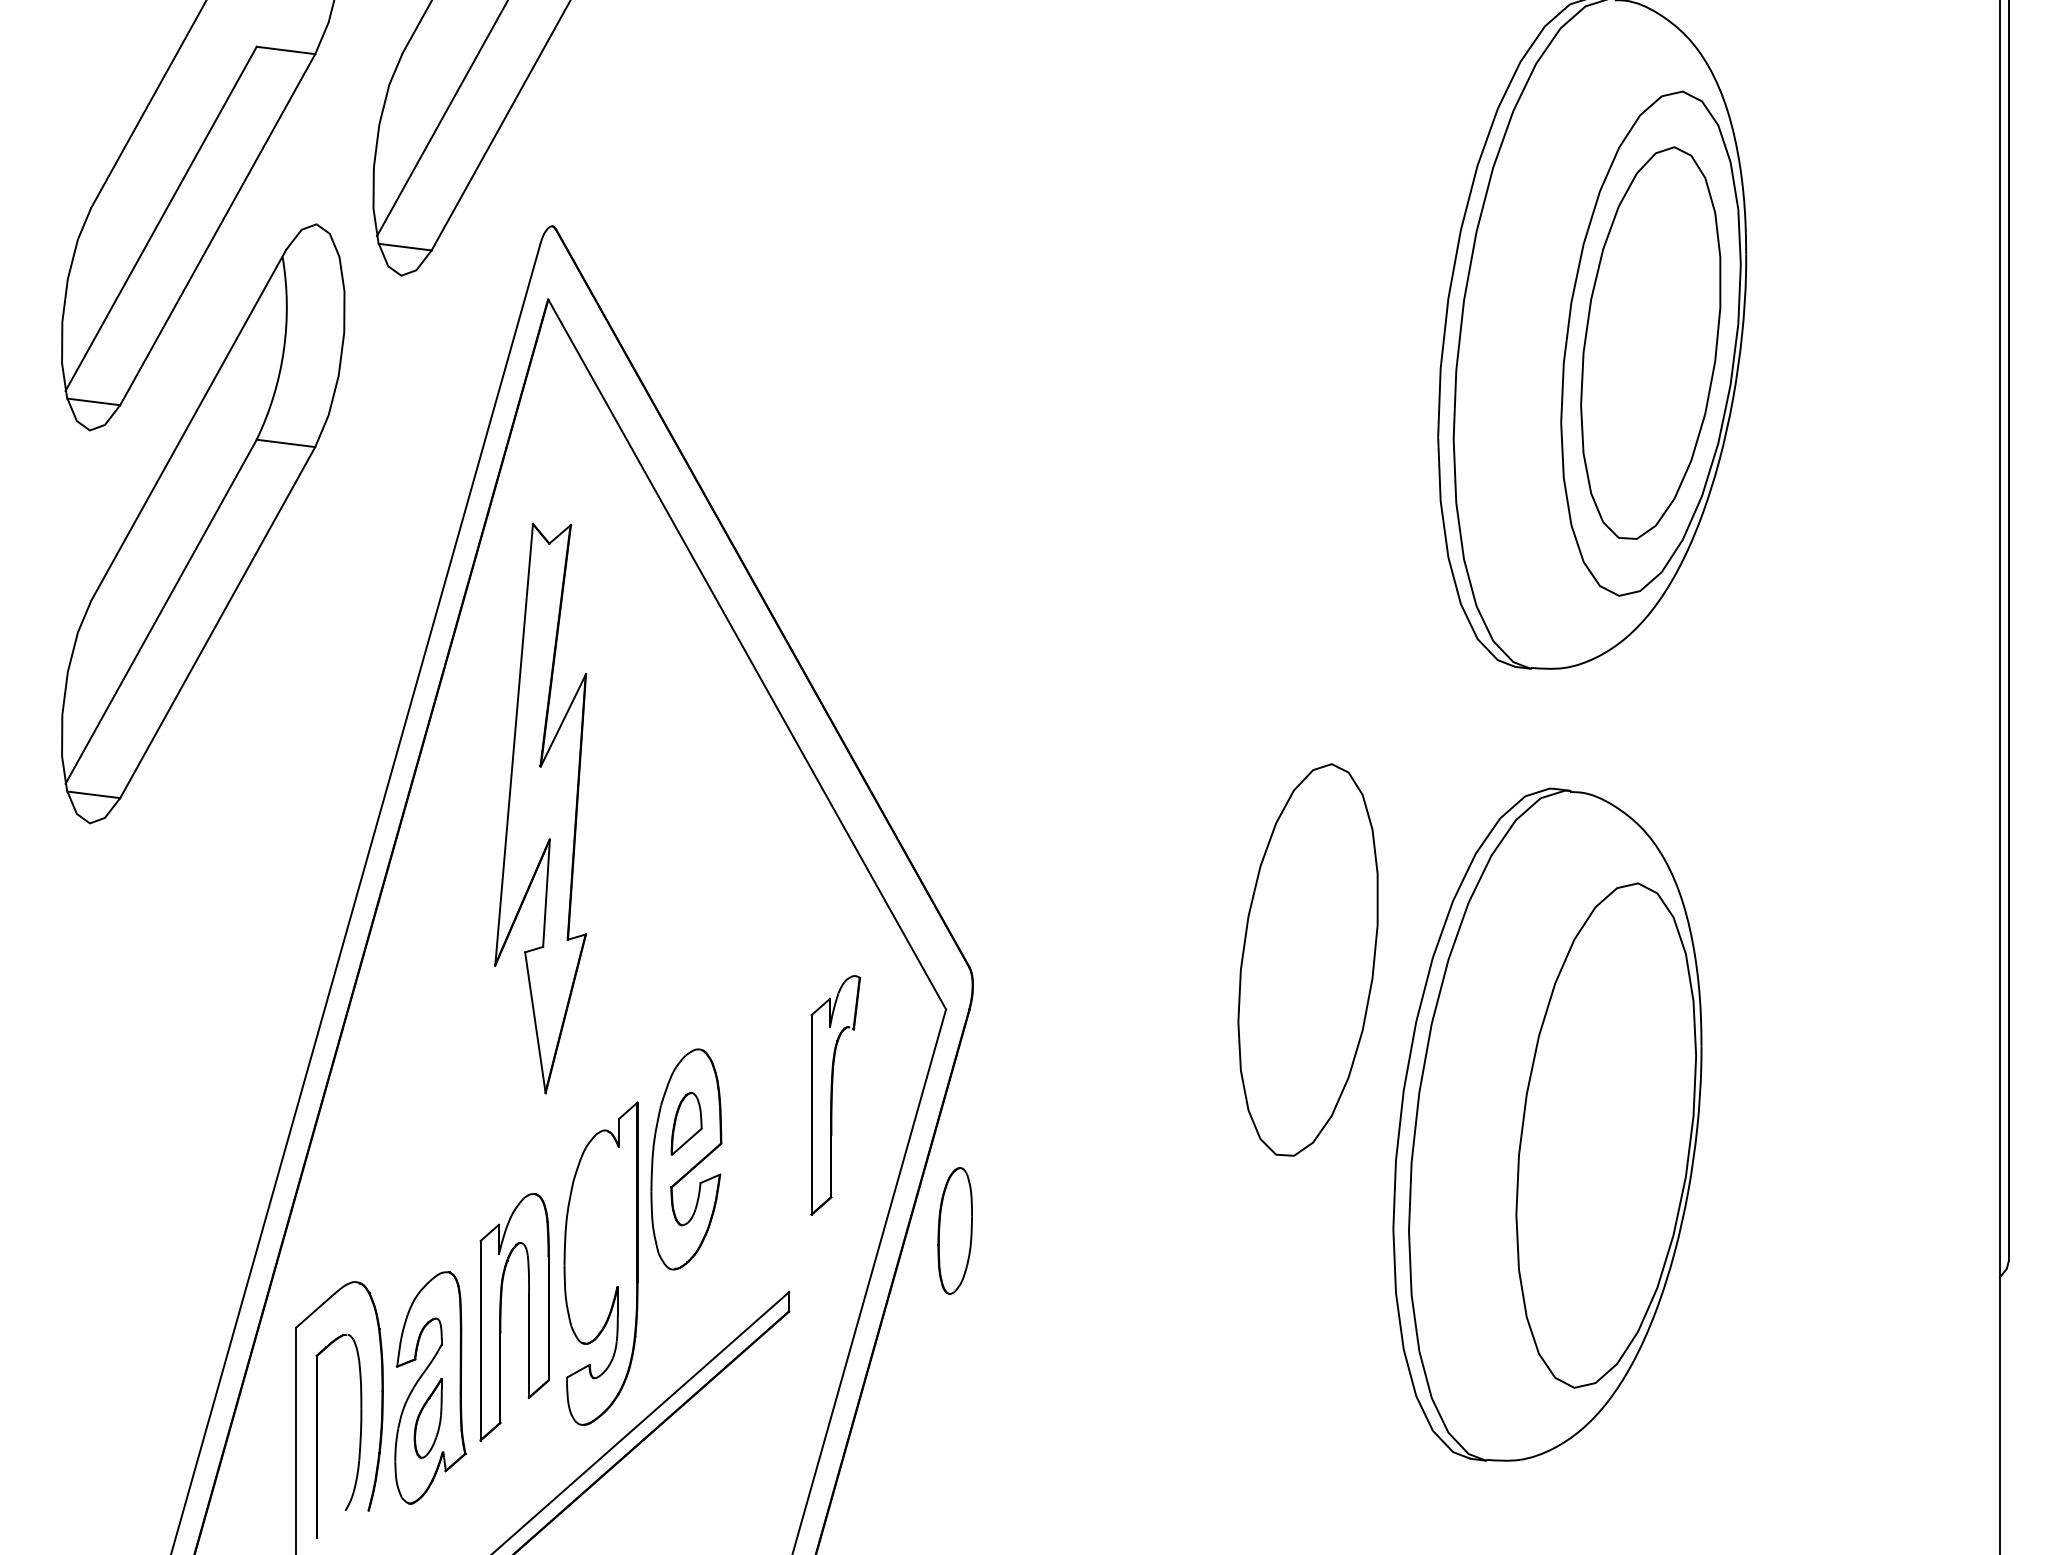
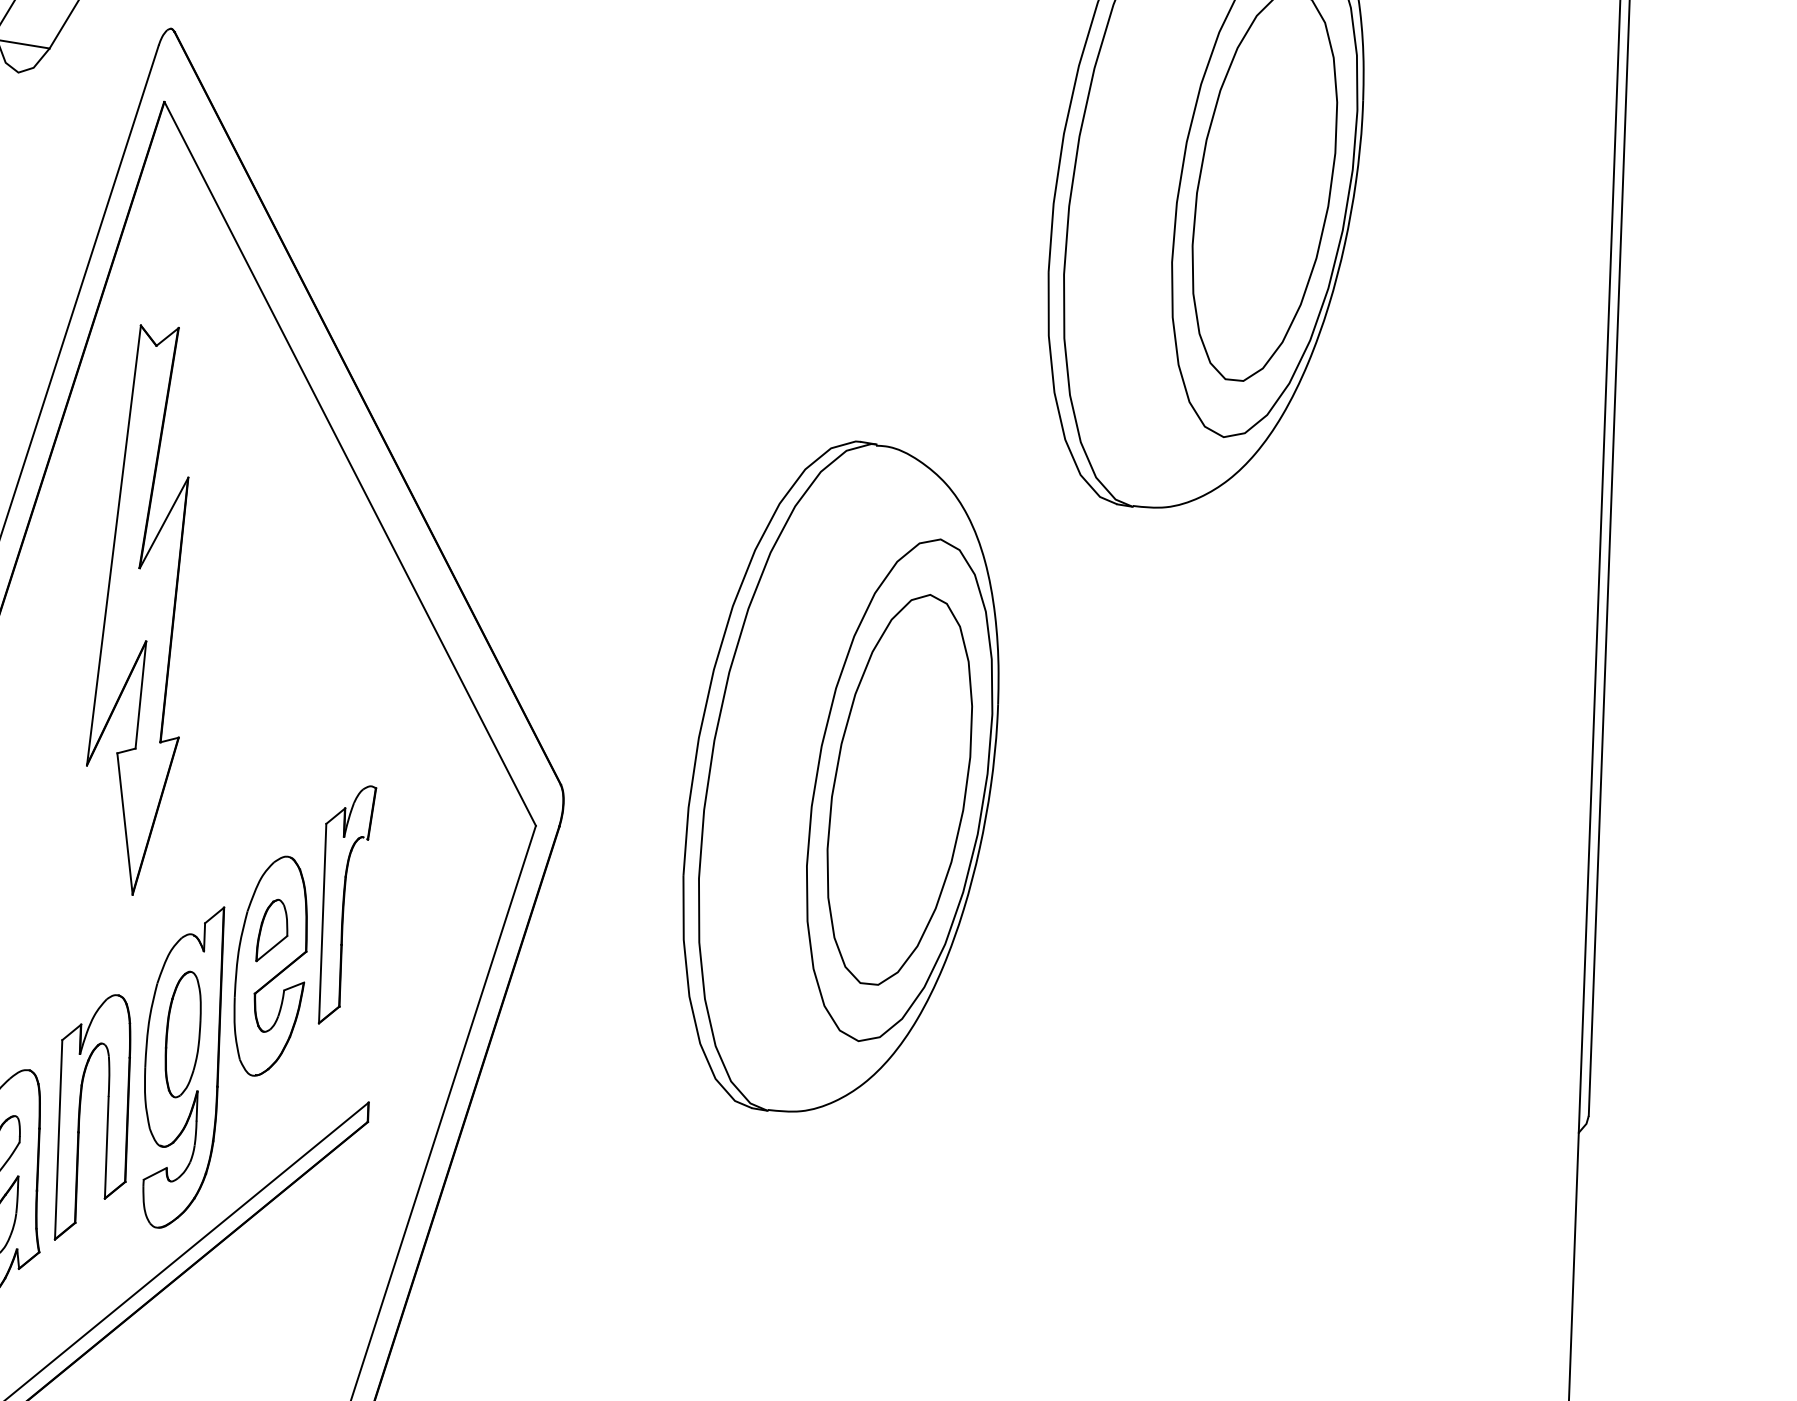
part: (835, 1095) -> (347, 905), moved
part: (1547, 1124) -> (841, 777), moved
part: (954, 1230) -> (182, 1034), moved

